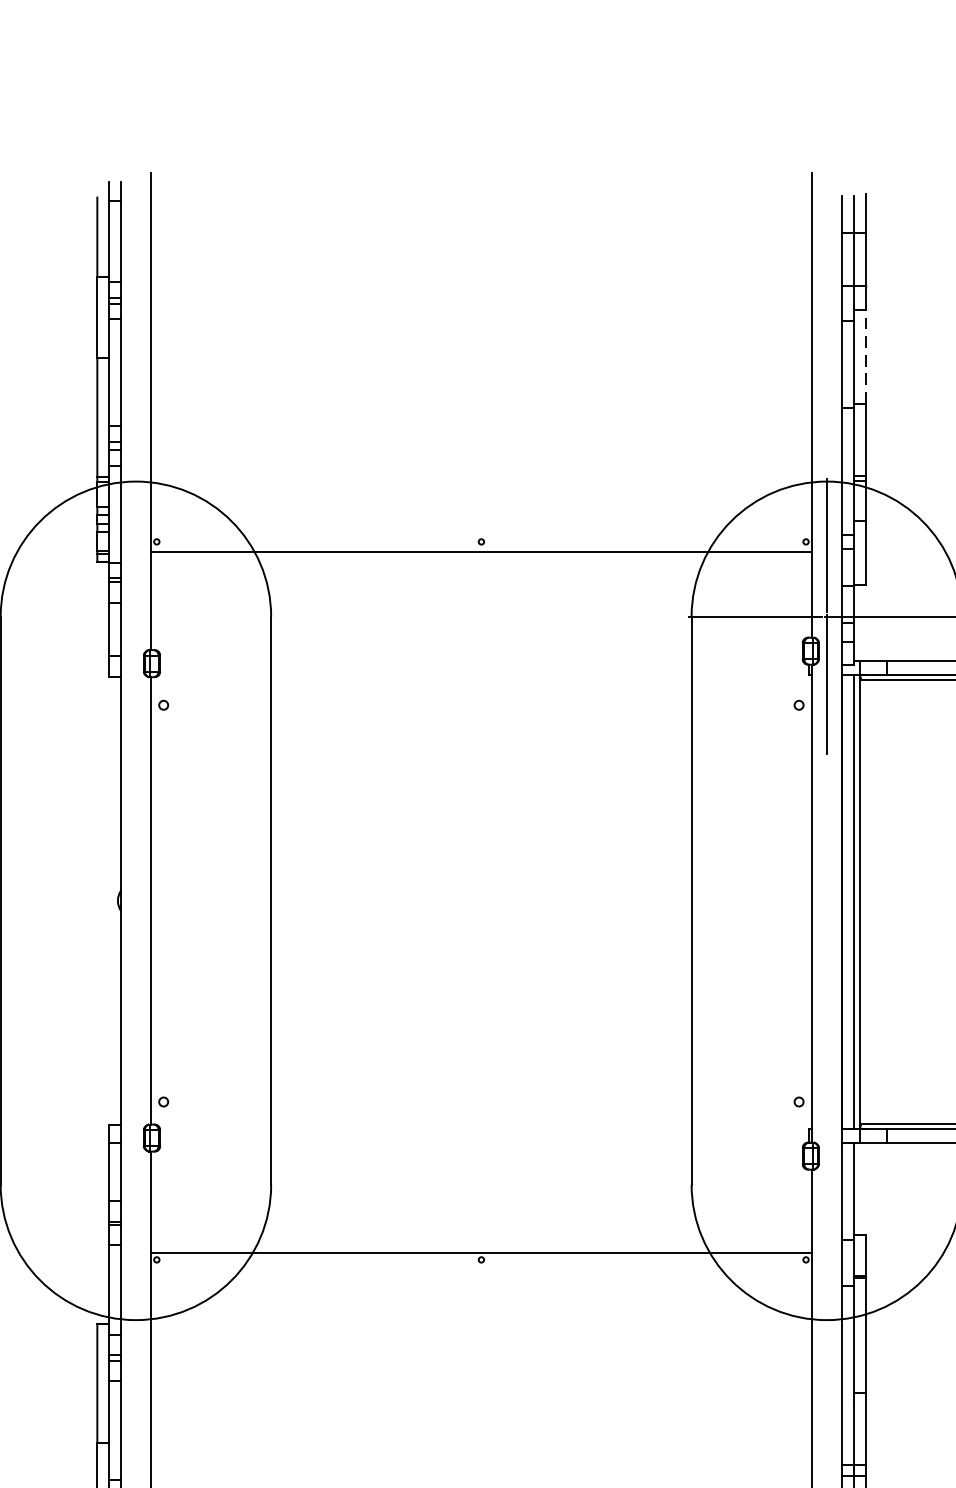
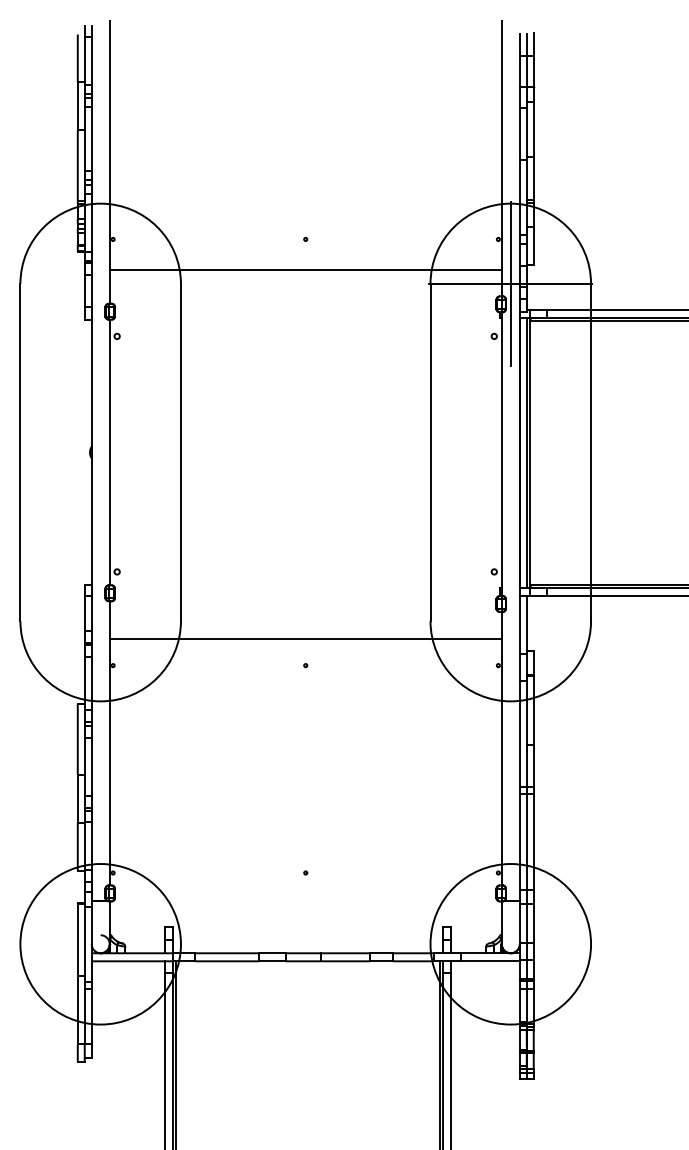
line: (865, 356) -> (533, 129), dashed -> solid
line: (480, 552) -> (305, 269), moved
line: (480, 1252) -> (305, 638), moved

